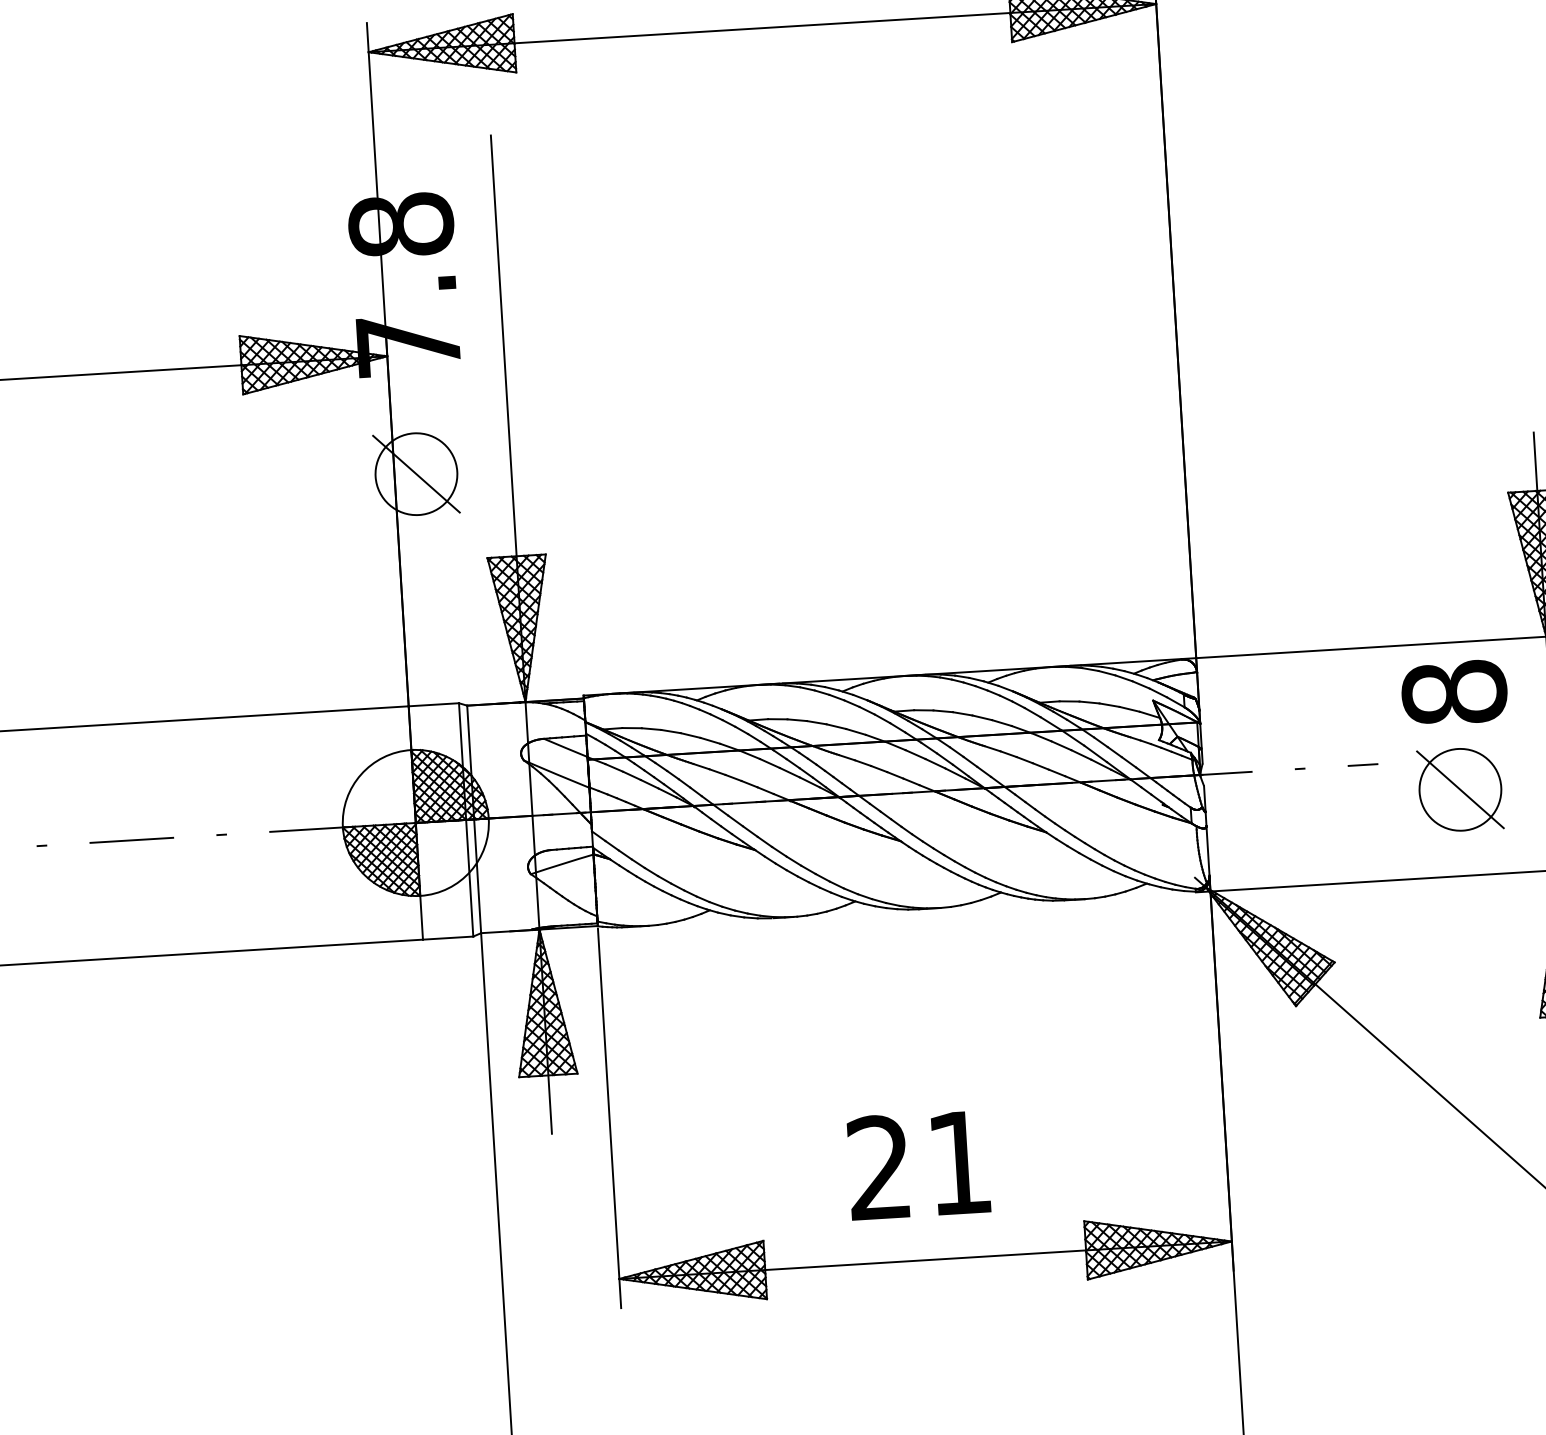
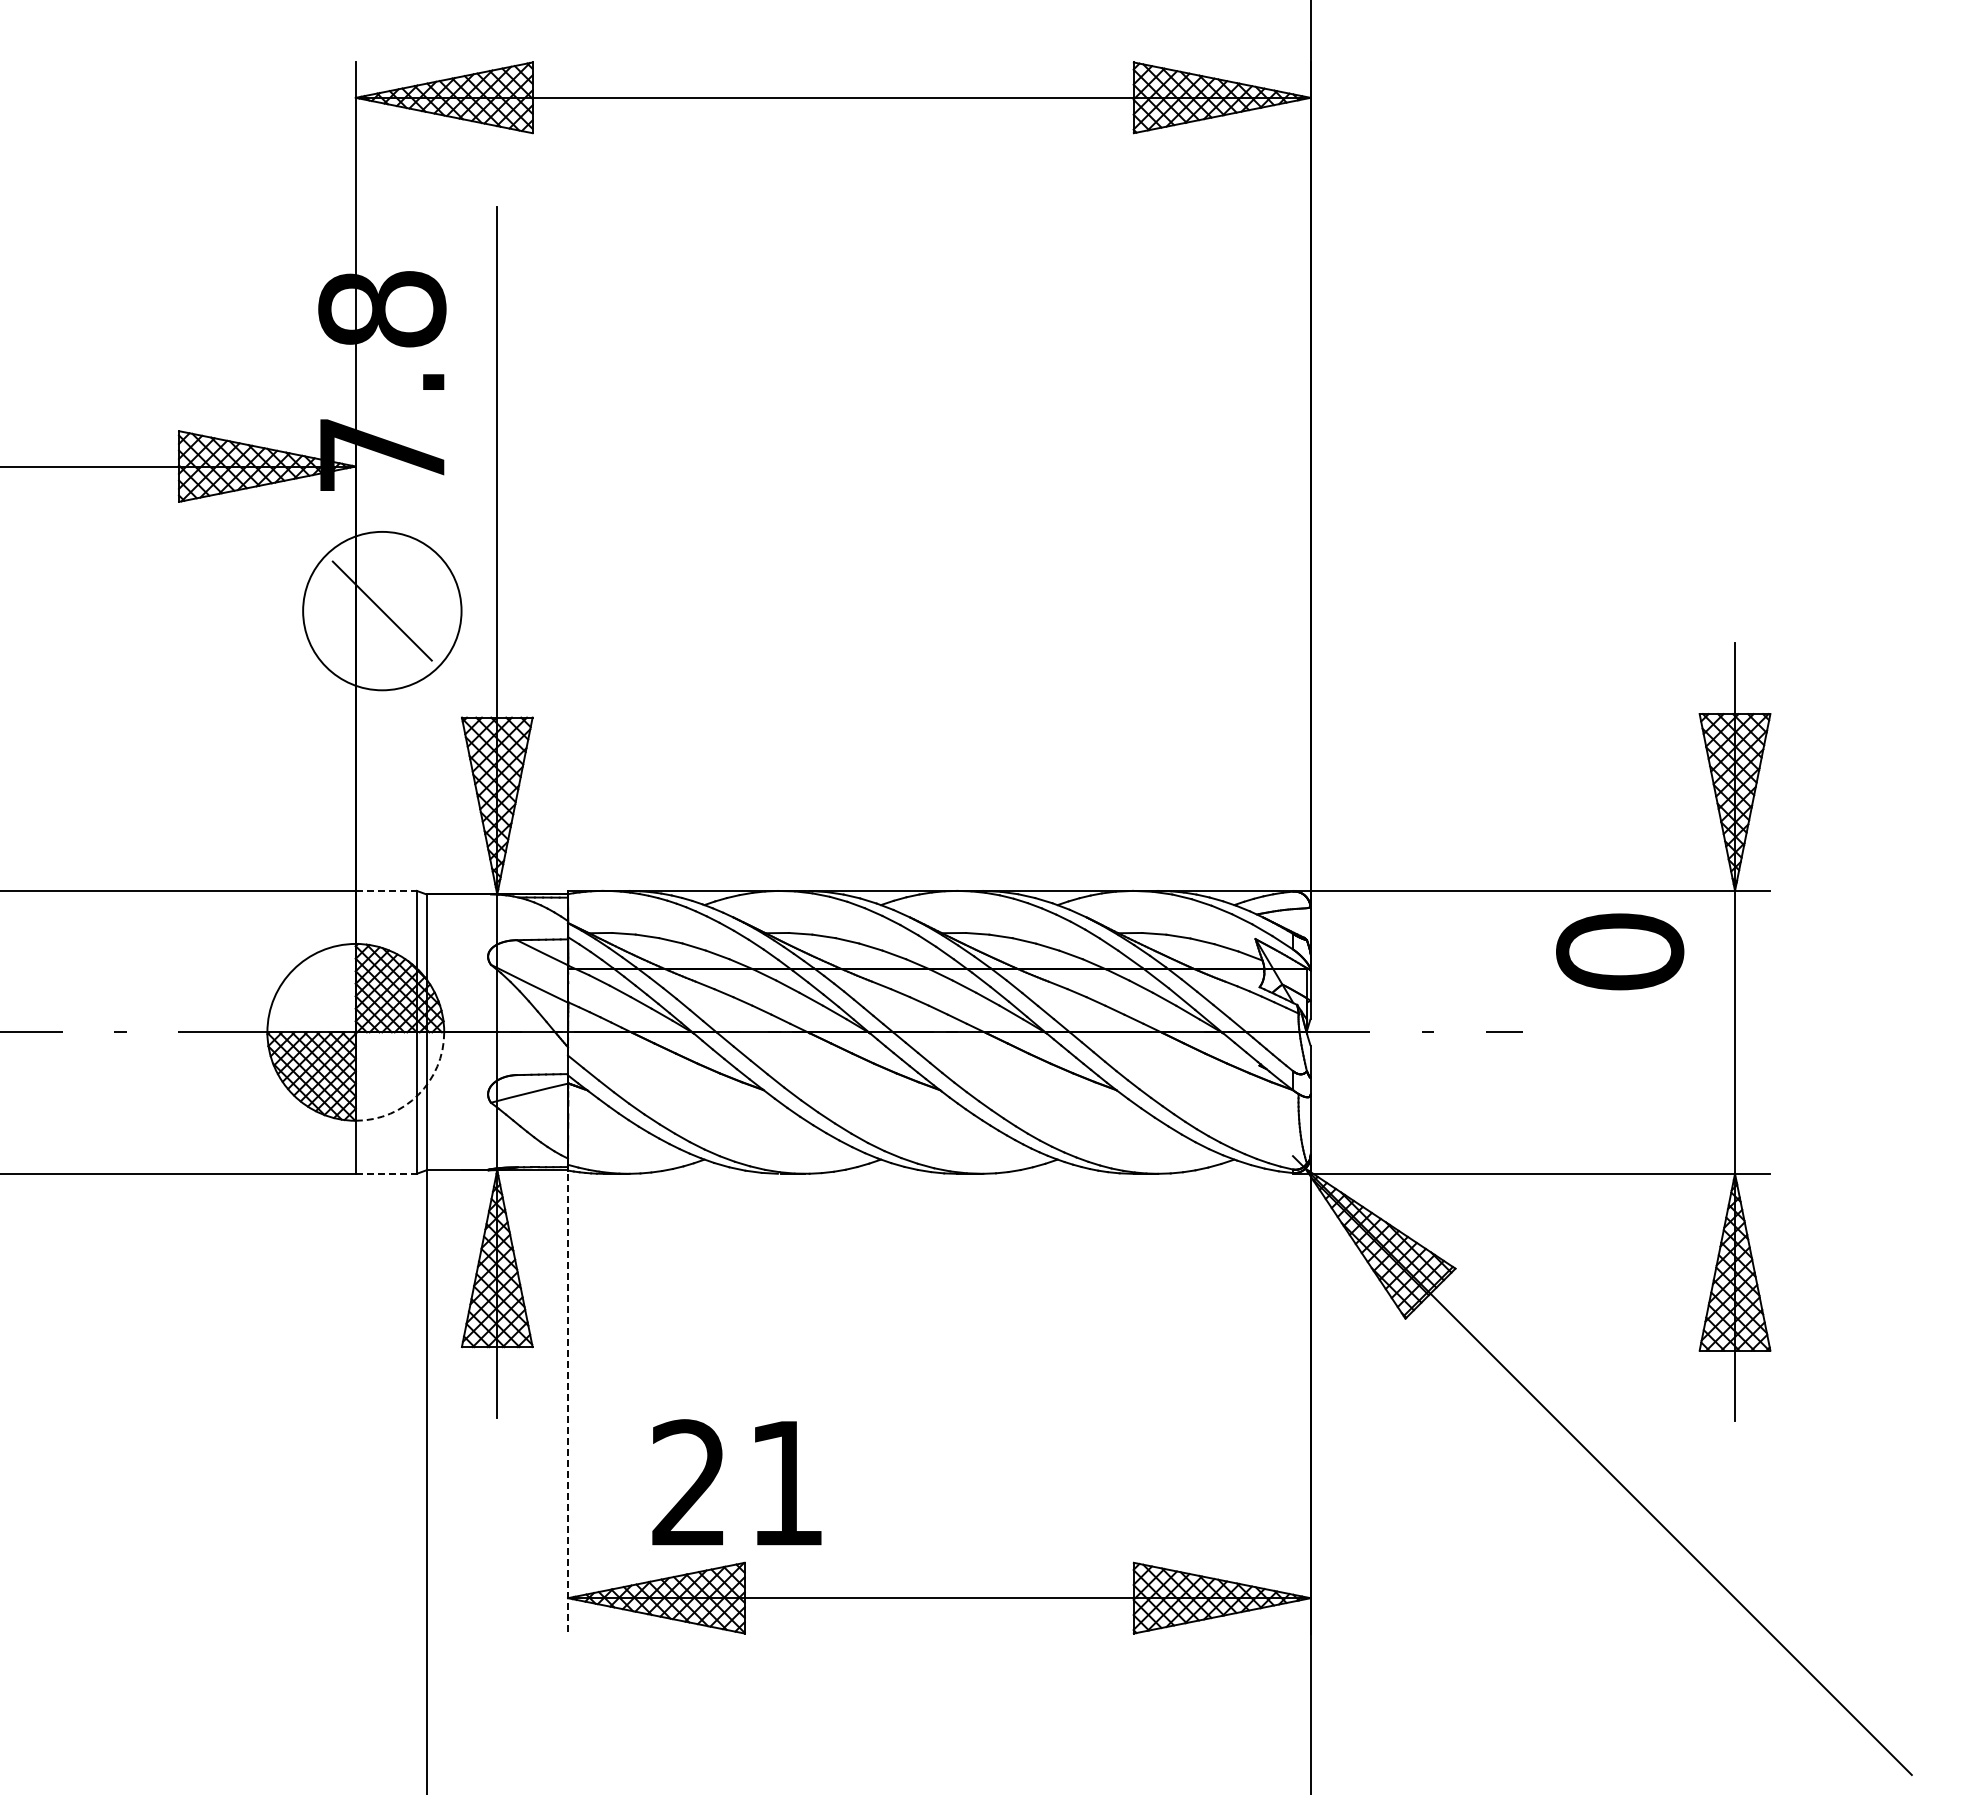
circle: (415, 473) -> (381, 610), size x1.6
text: (1454, 692) -> (1620, 951), 8 -> 0
line: (433, 704) -> (386, 890), solid -> dashed
part: (1459, 789) -> (1619, 1069), removed
arc: (470, 871) -> (418, 1094), solid -> dashed
line: (448, 937) -> (386, 1173), solid -> dashed
line: (609, 1118) -> (568, 1403), solid -> dashed
text: (918, 1164) -> (736, 1482), moved

